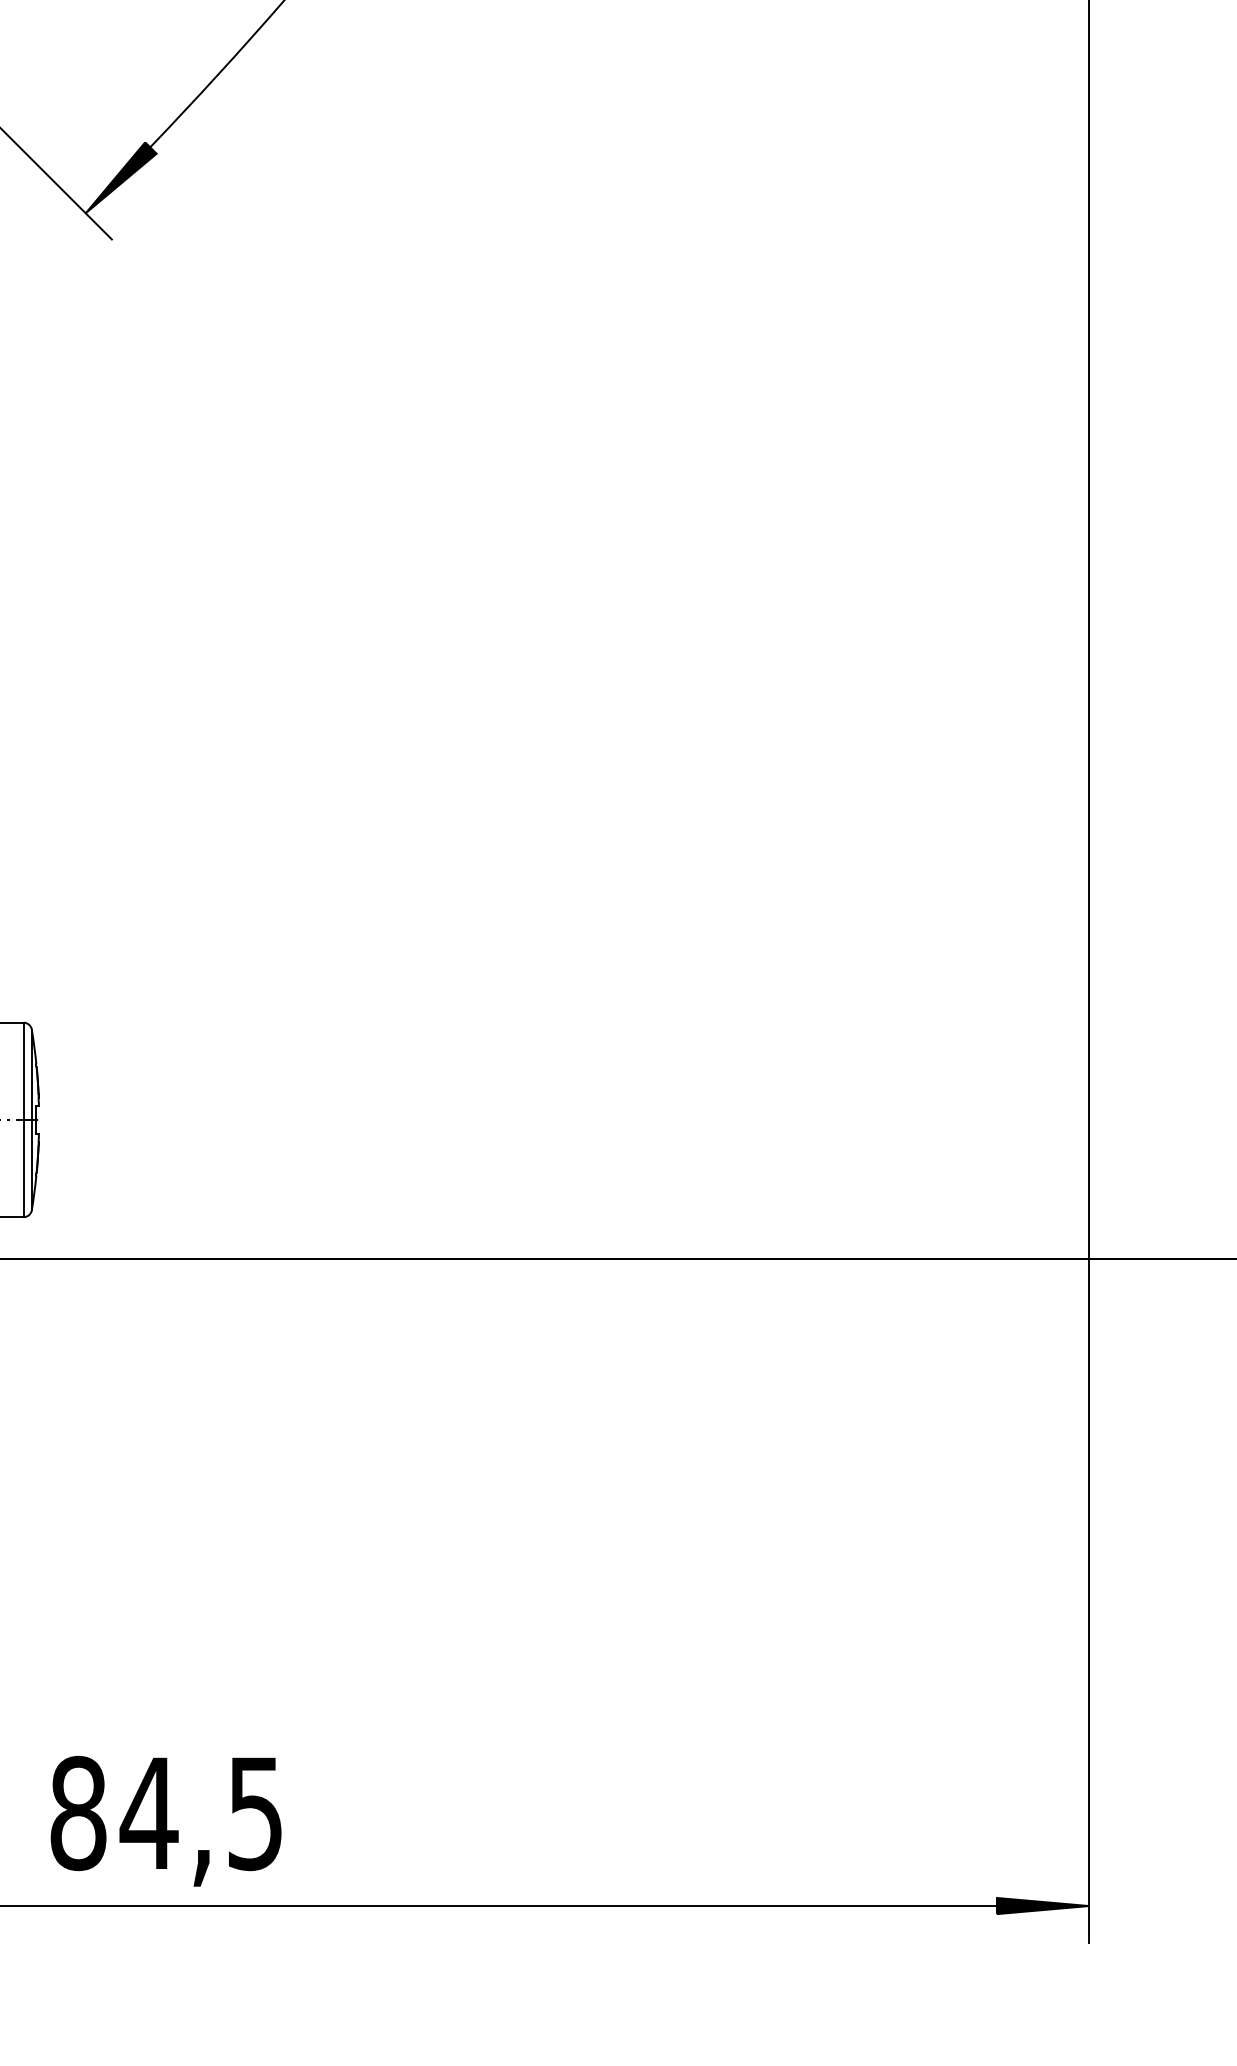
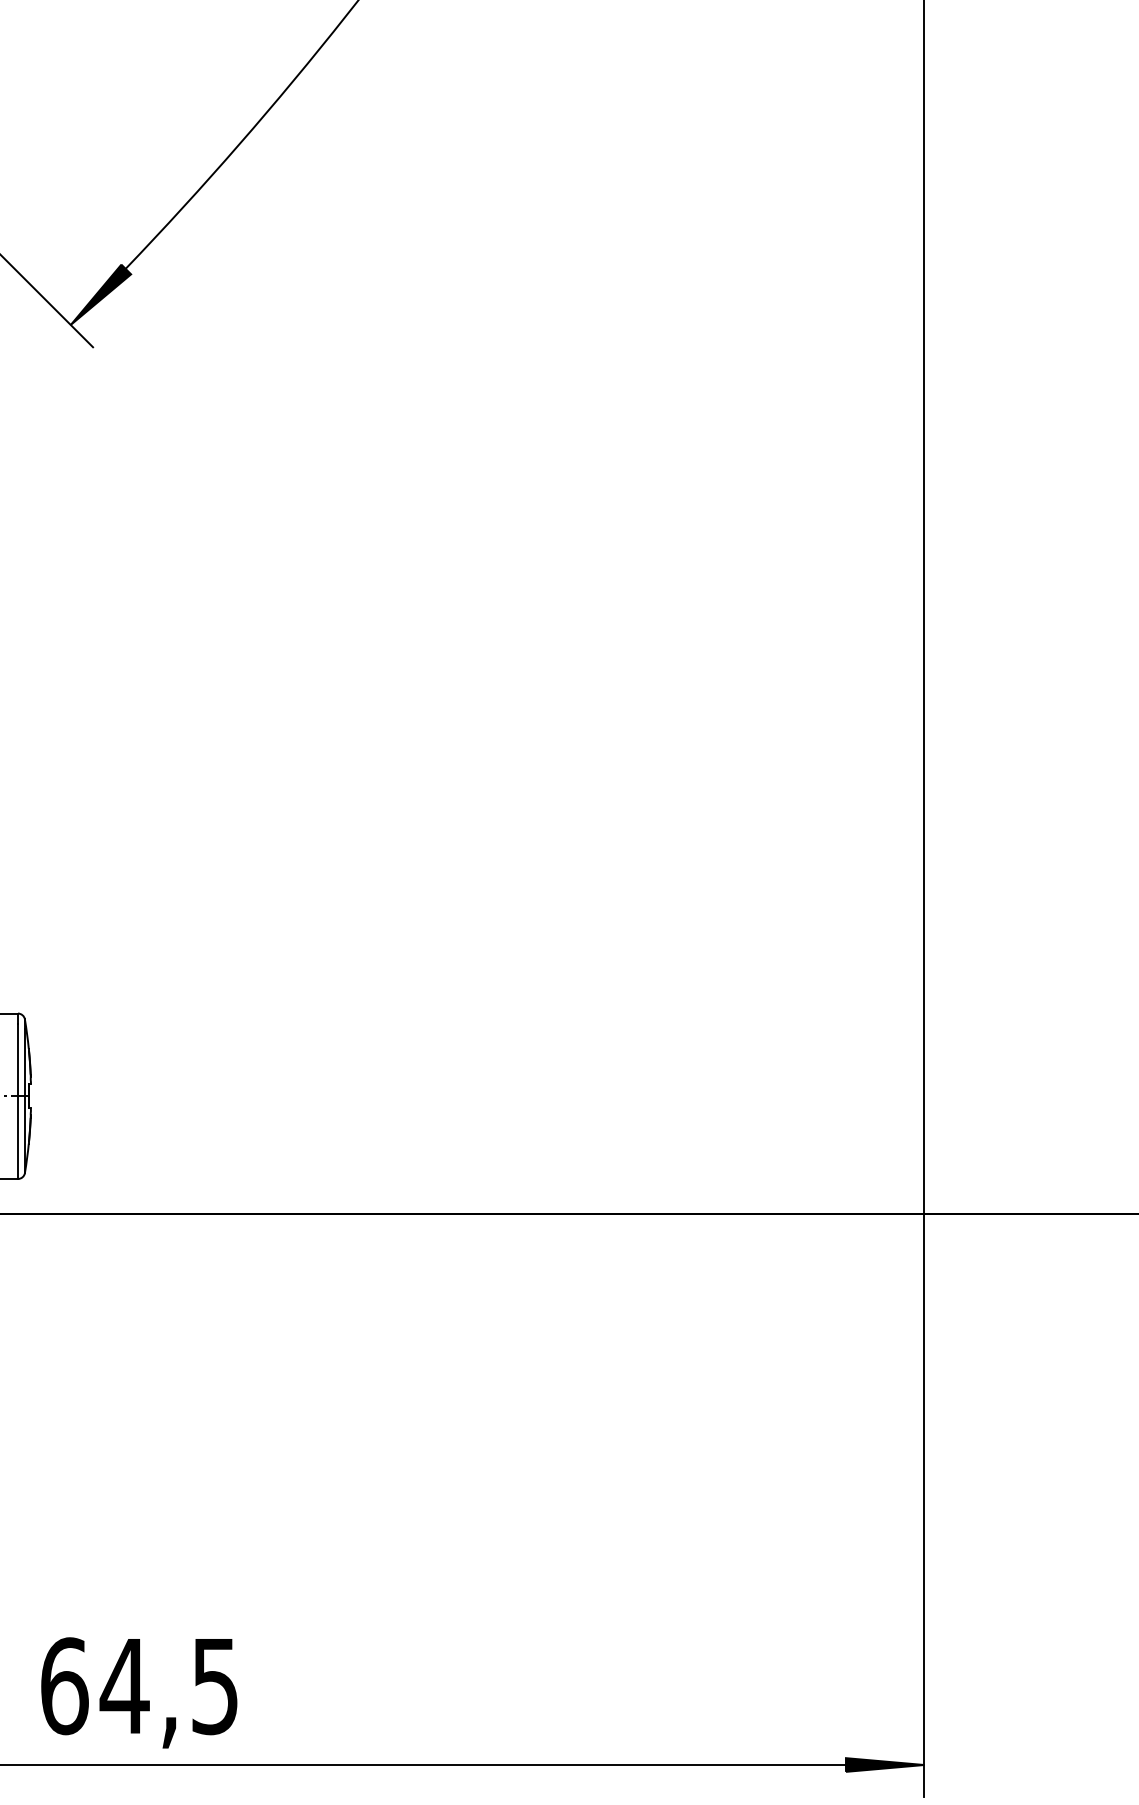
text: (78, 1813) -> (64, 1686), 84,5 -> 64,5

